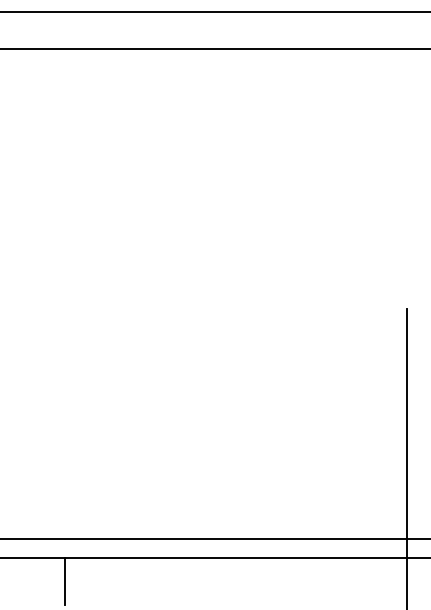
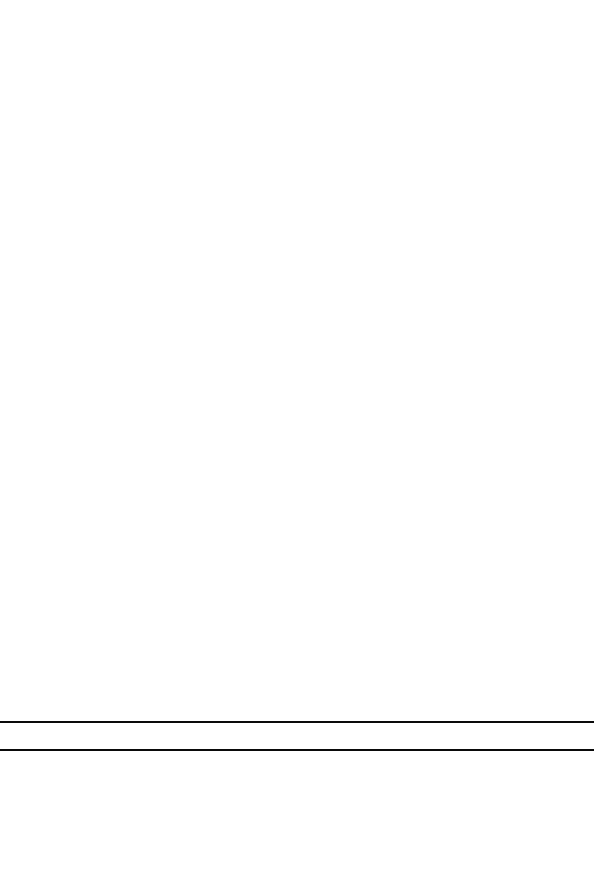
line: (64, 580) -> (92, 785), removed

